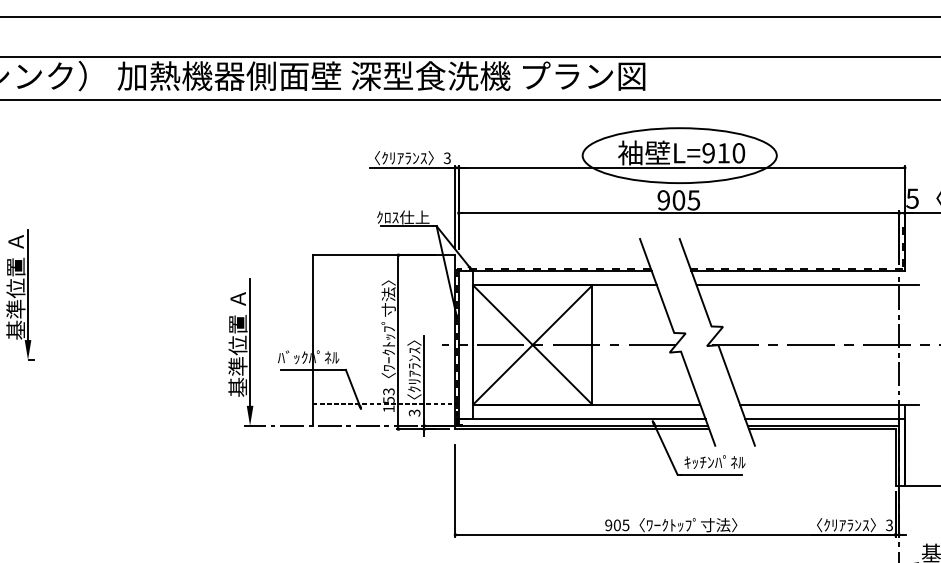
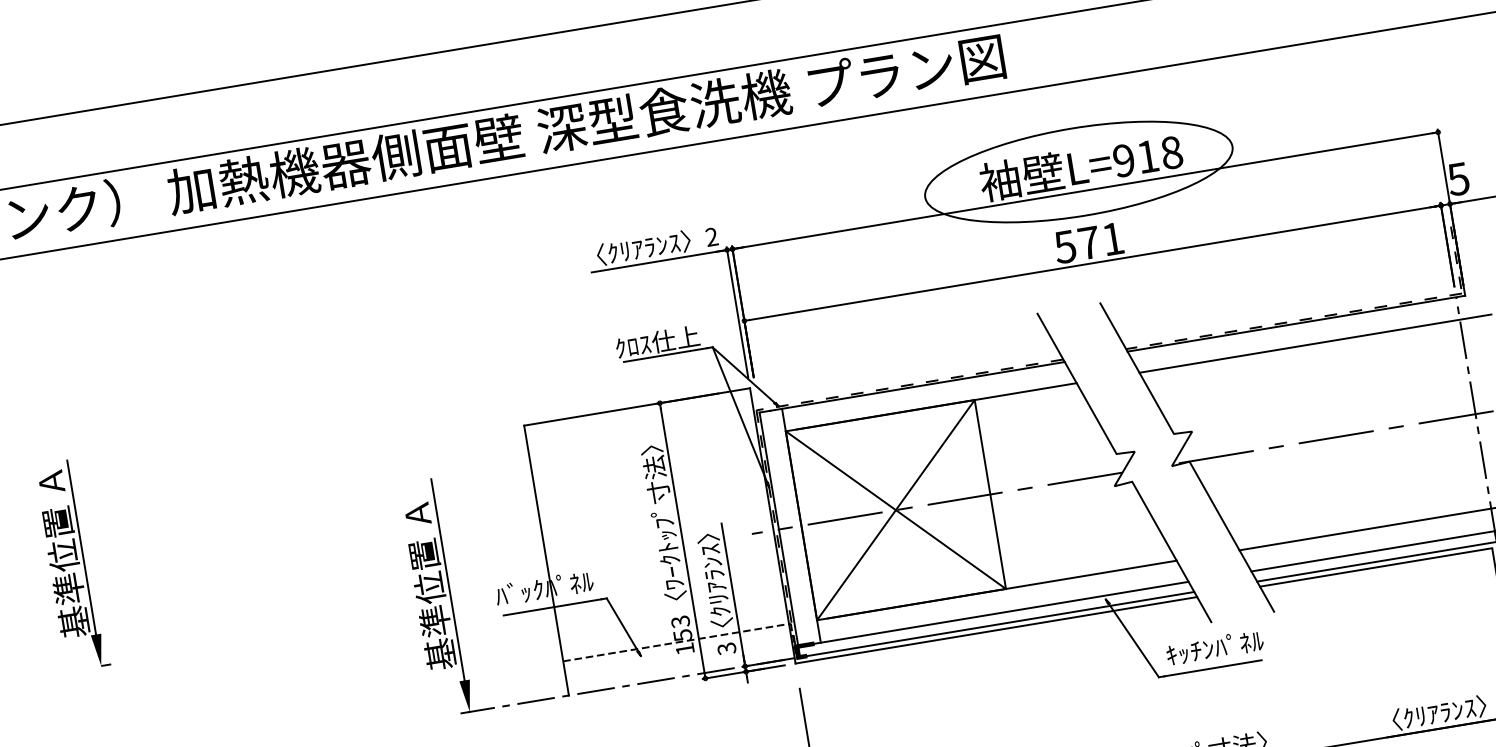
text: (738, 153) -> (1171, 153), L=910 -> L=918
text: (446, 158) -> (710, 237), 3 -> 2
text: (678, 200) -> (1088, 243), 905 -> 571

